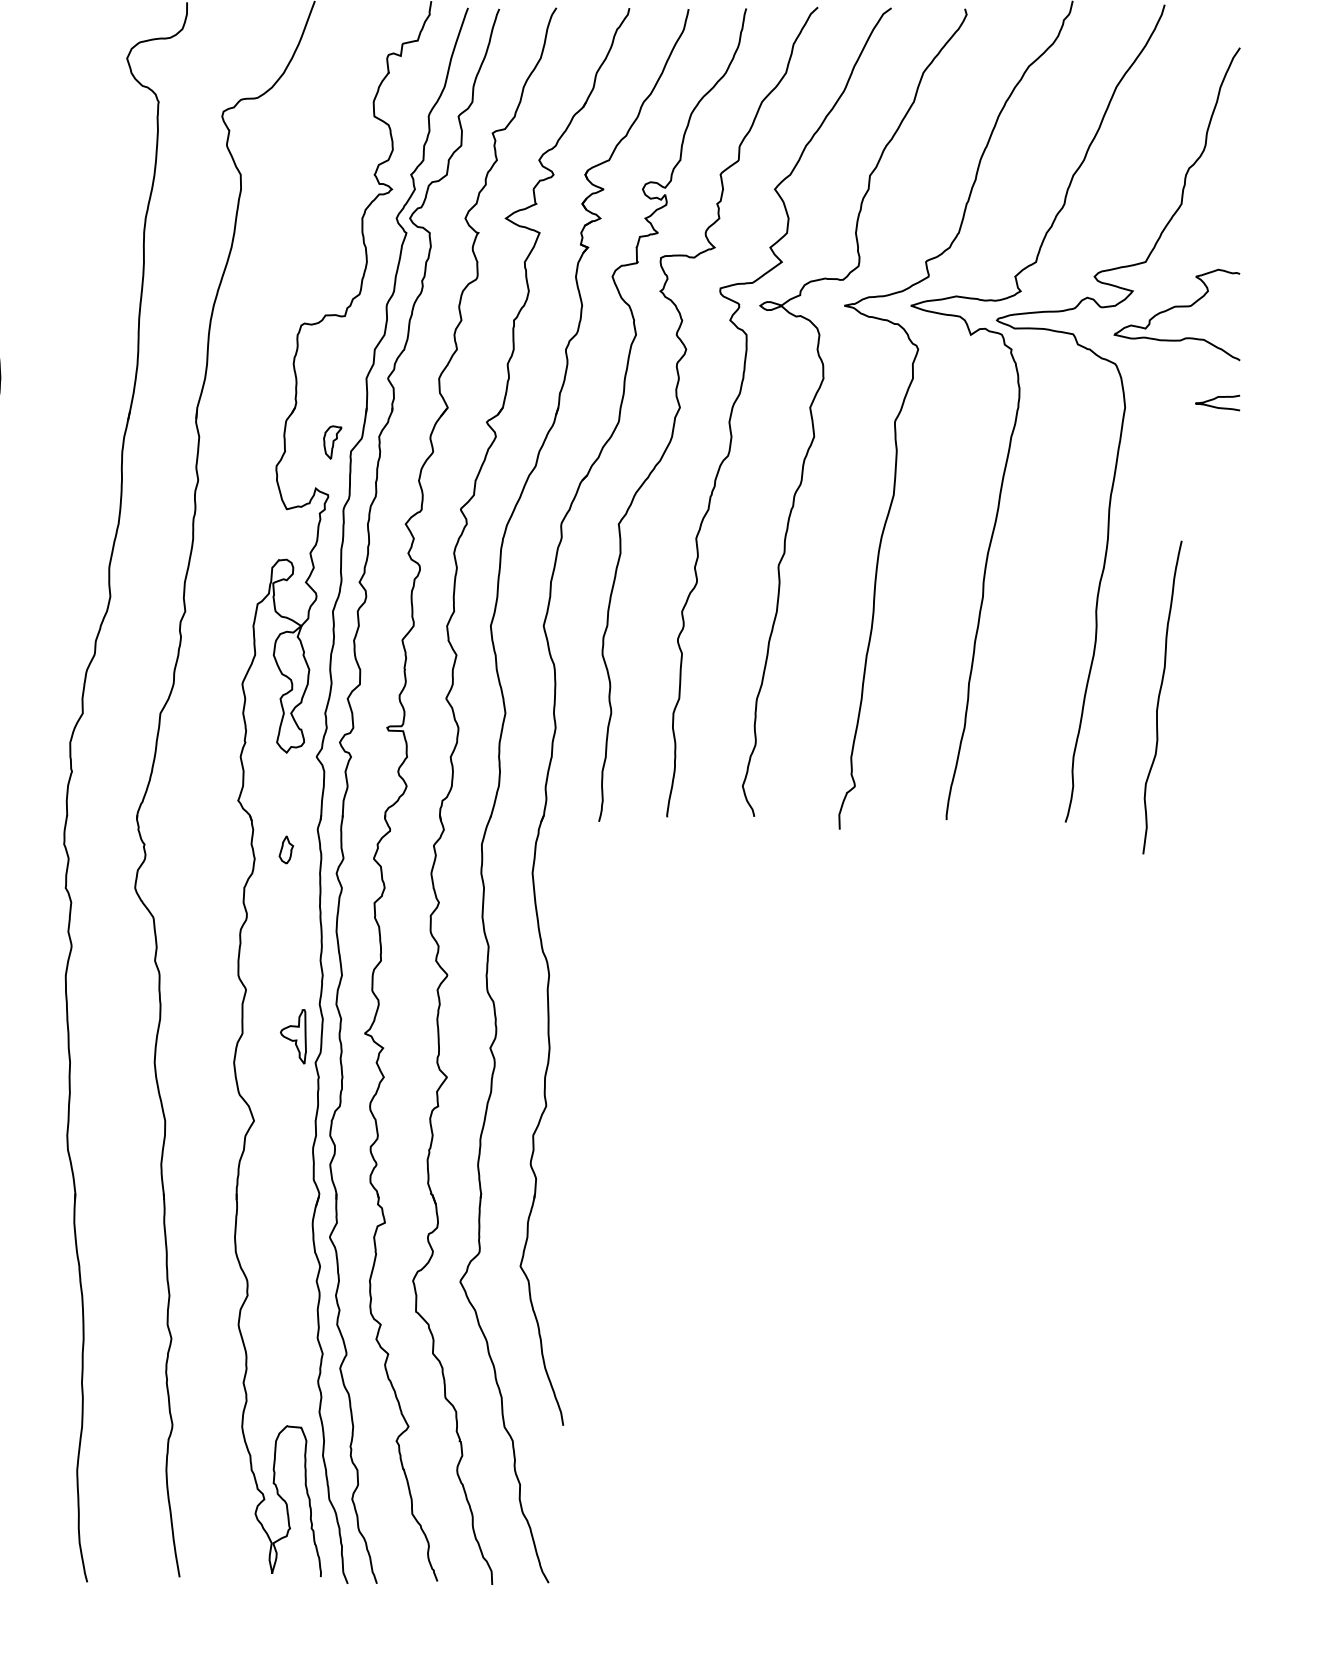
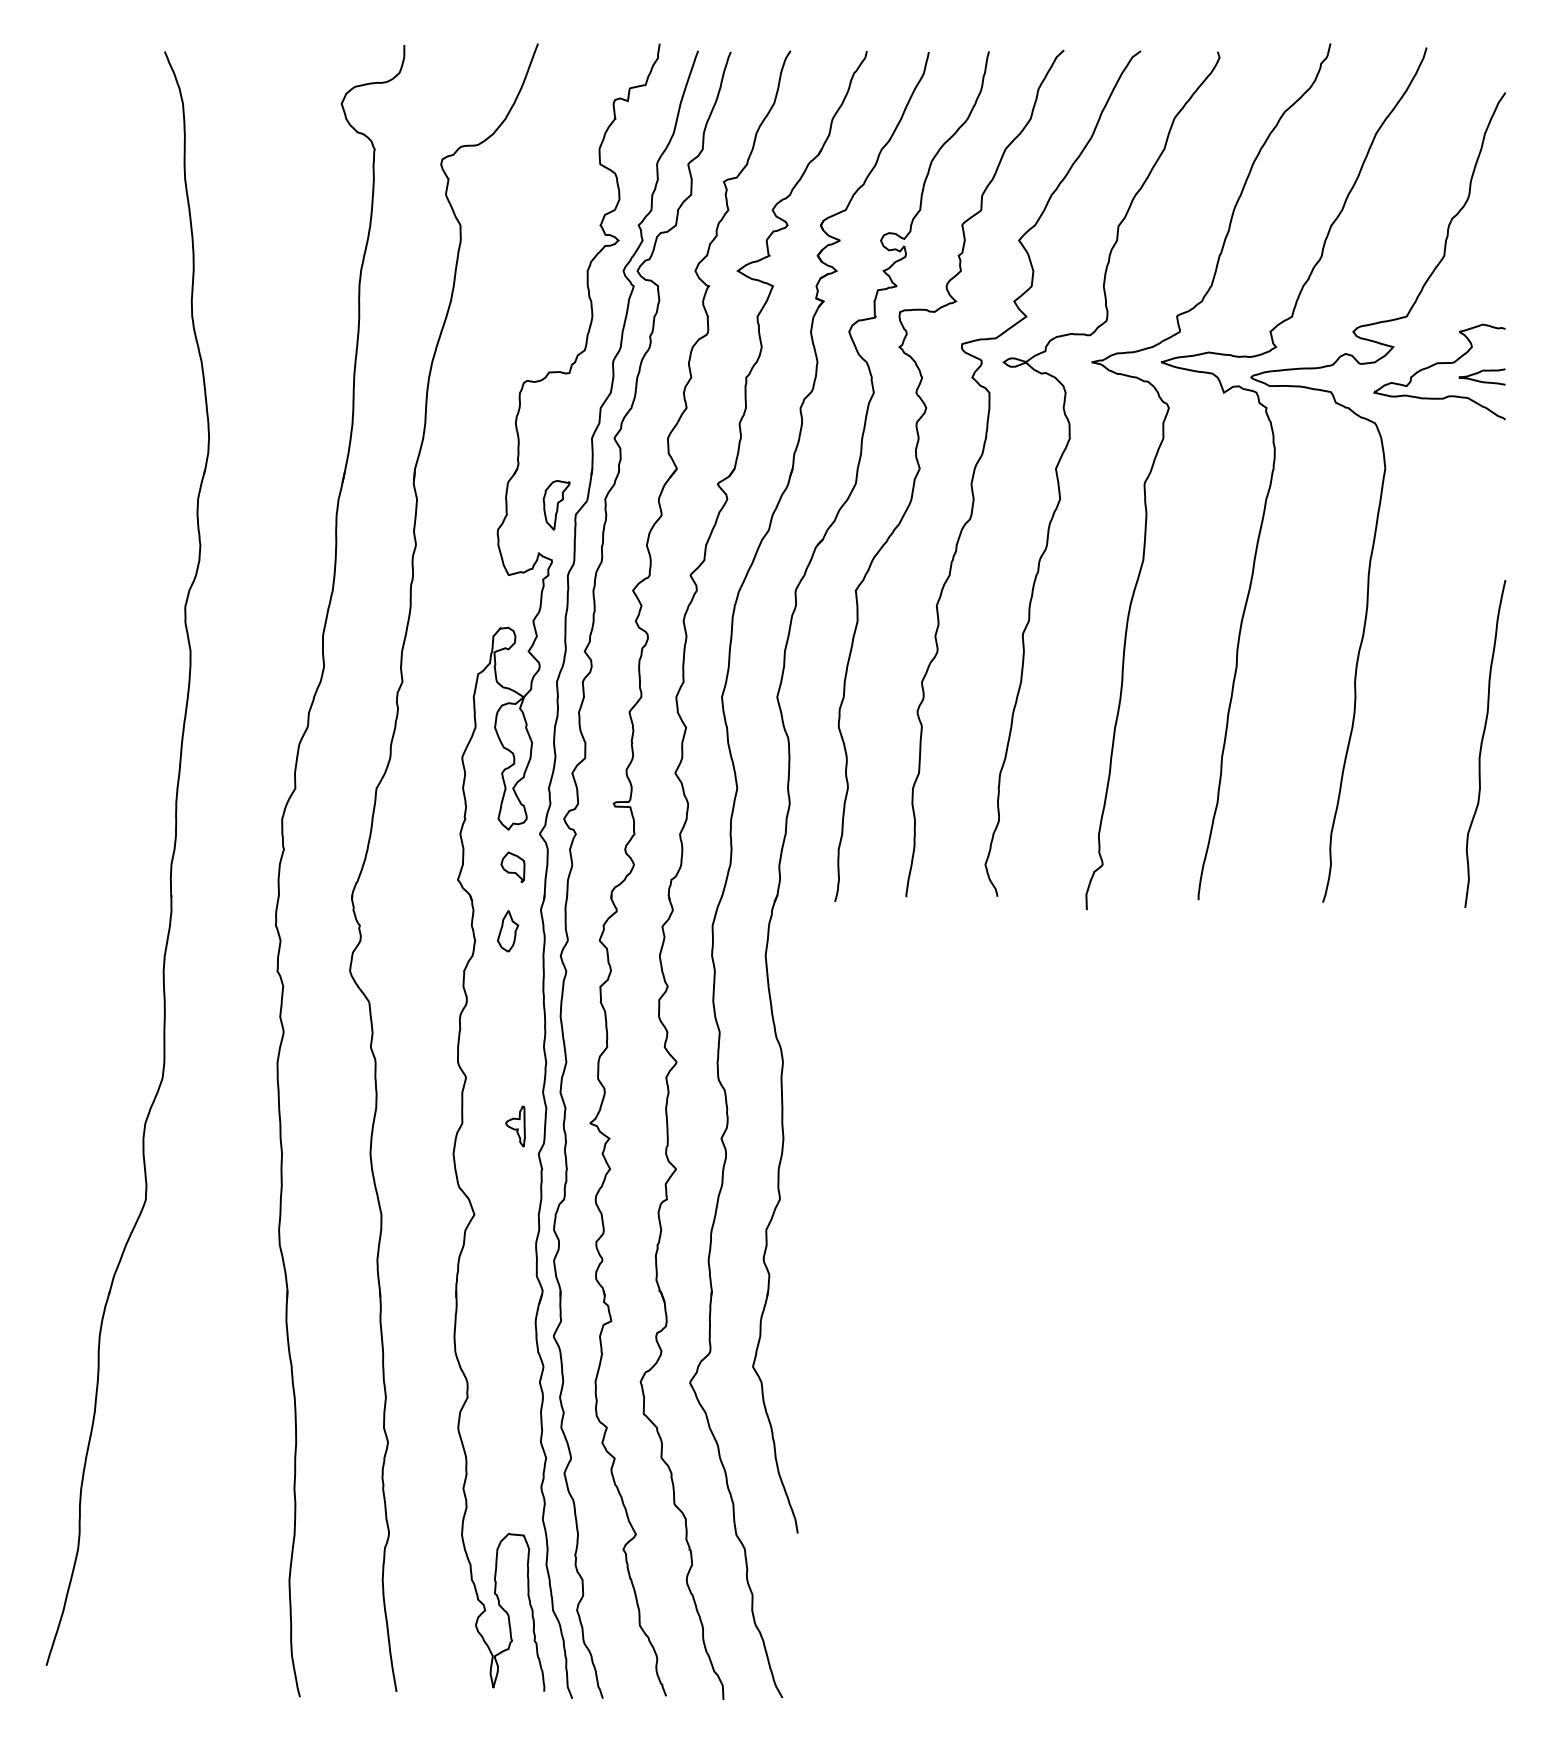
curve: (1215, 399) -> (1479, 373), moved
part: (332, 442) -> (556, 505), size x1.43
curve: (1159, 697) -> (1482, 743), moved
part: (290, 788) -> (512, 867), added
part: (286, 850) -> (508, 931), size x1.43
part: (293, 1036) -> (515, 1126), size x0.71

